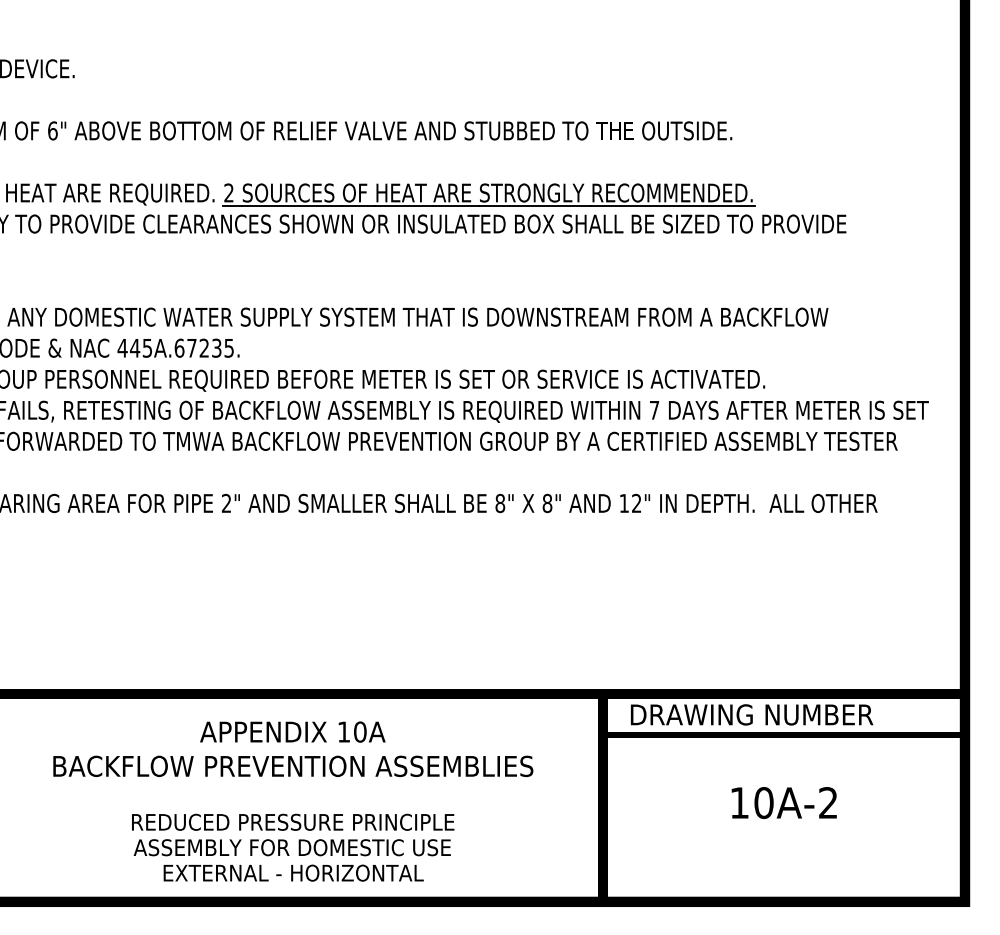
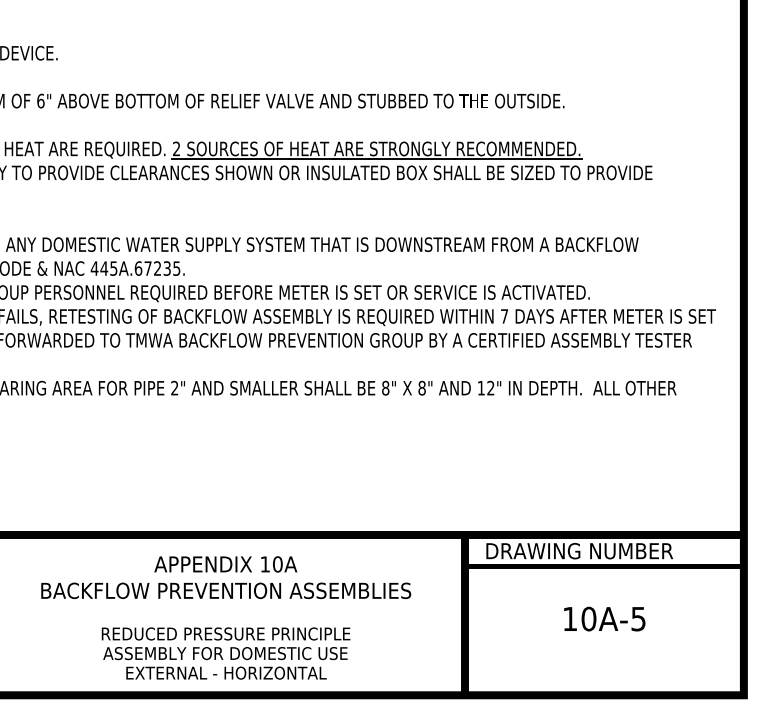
text: (828, 802) -> (638, 618), 10A-2 -> 10A-5

